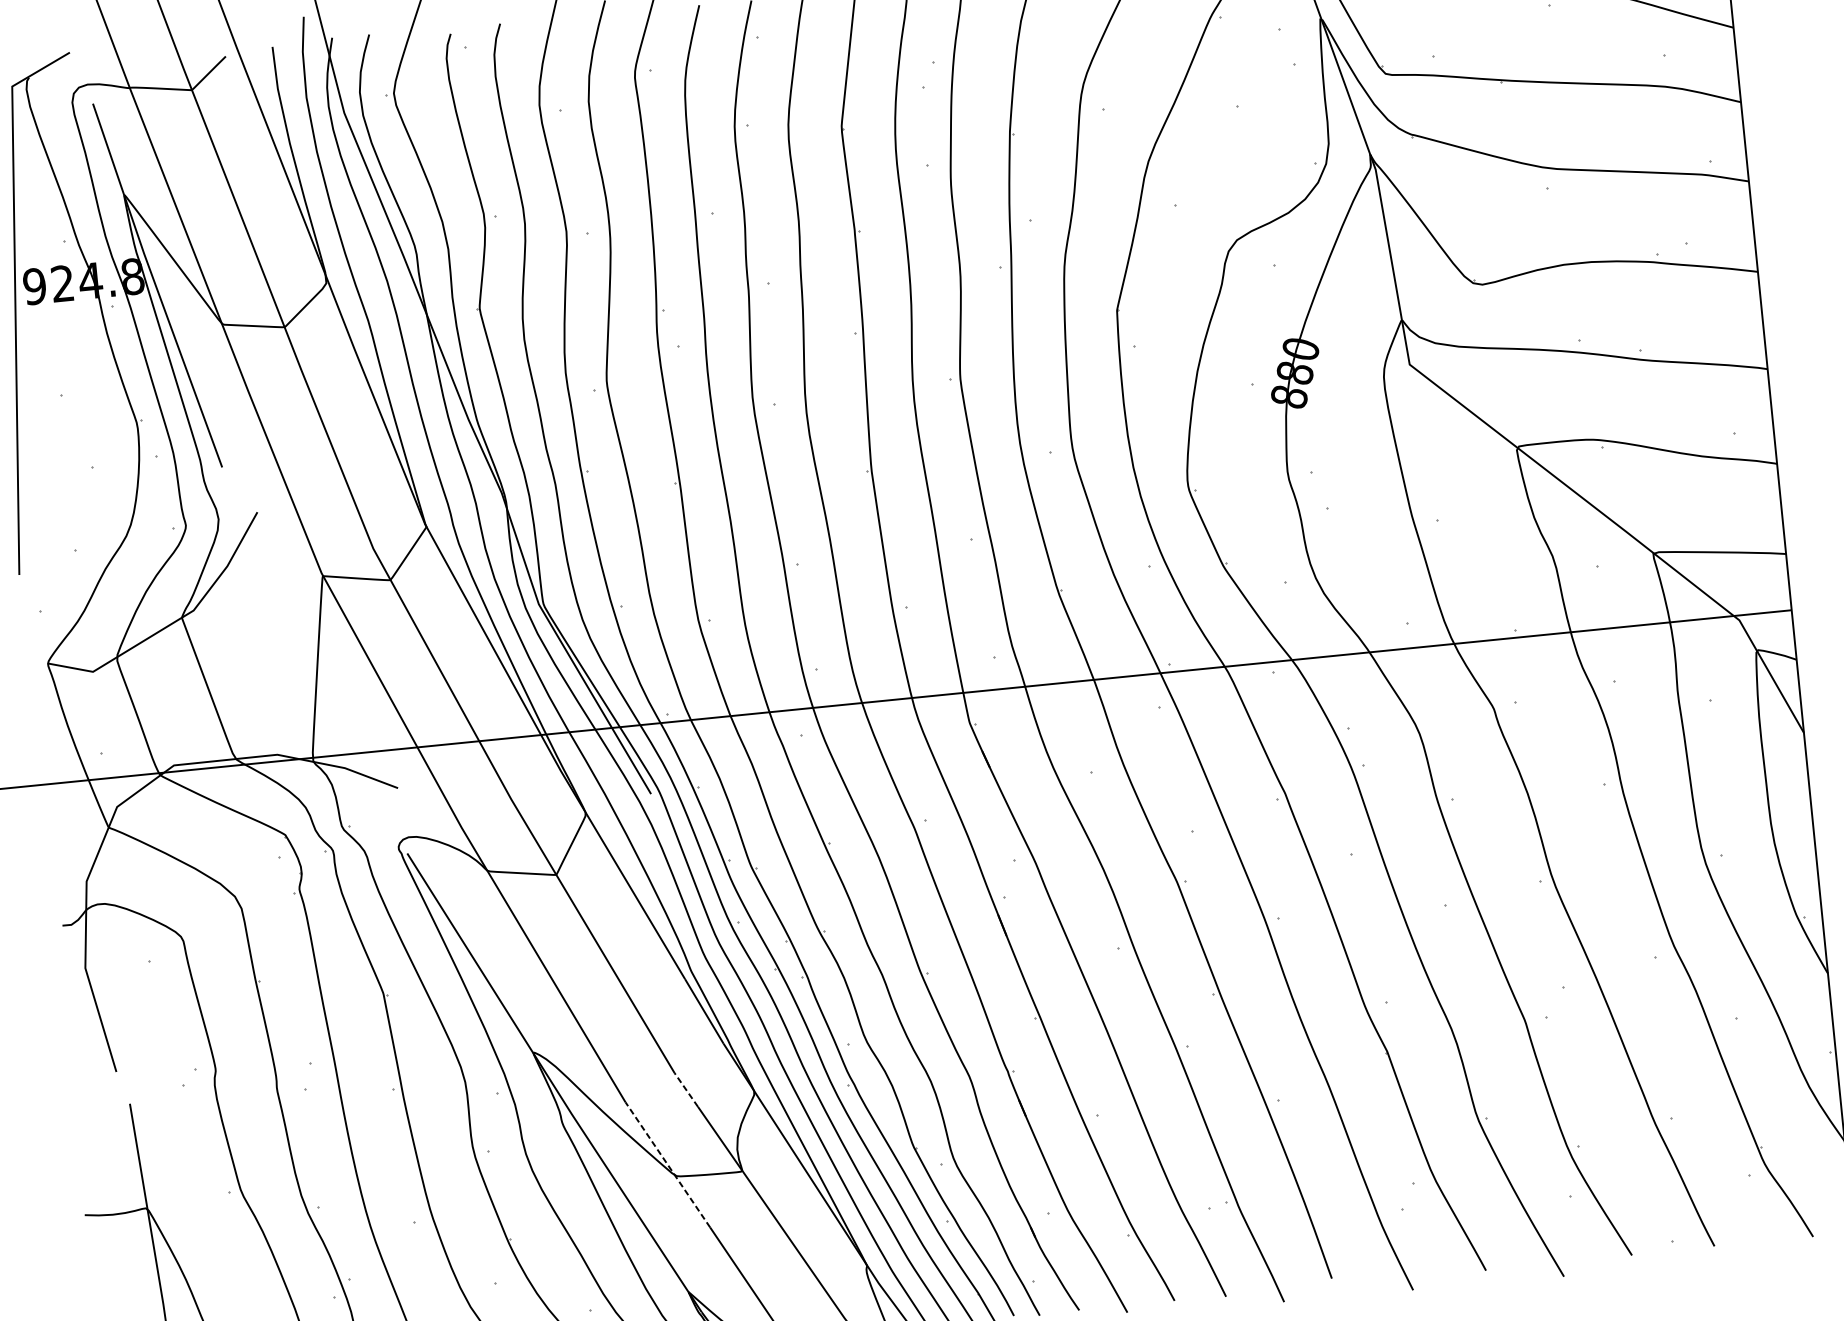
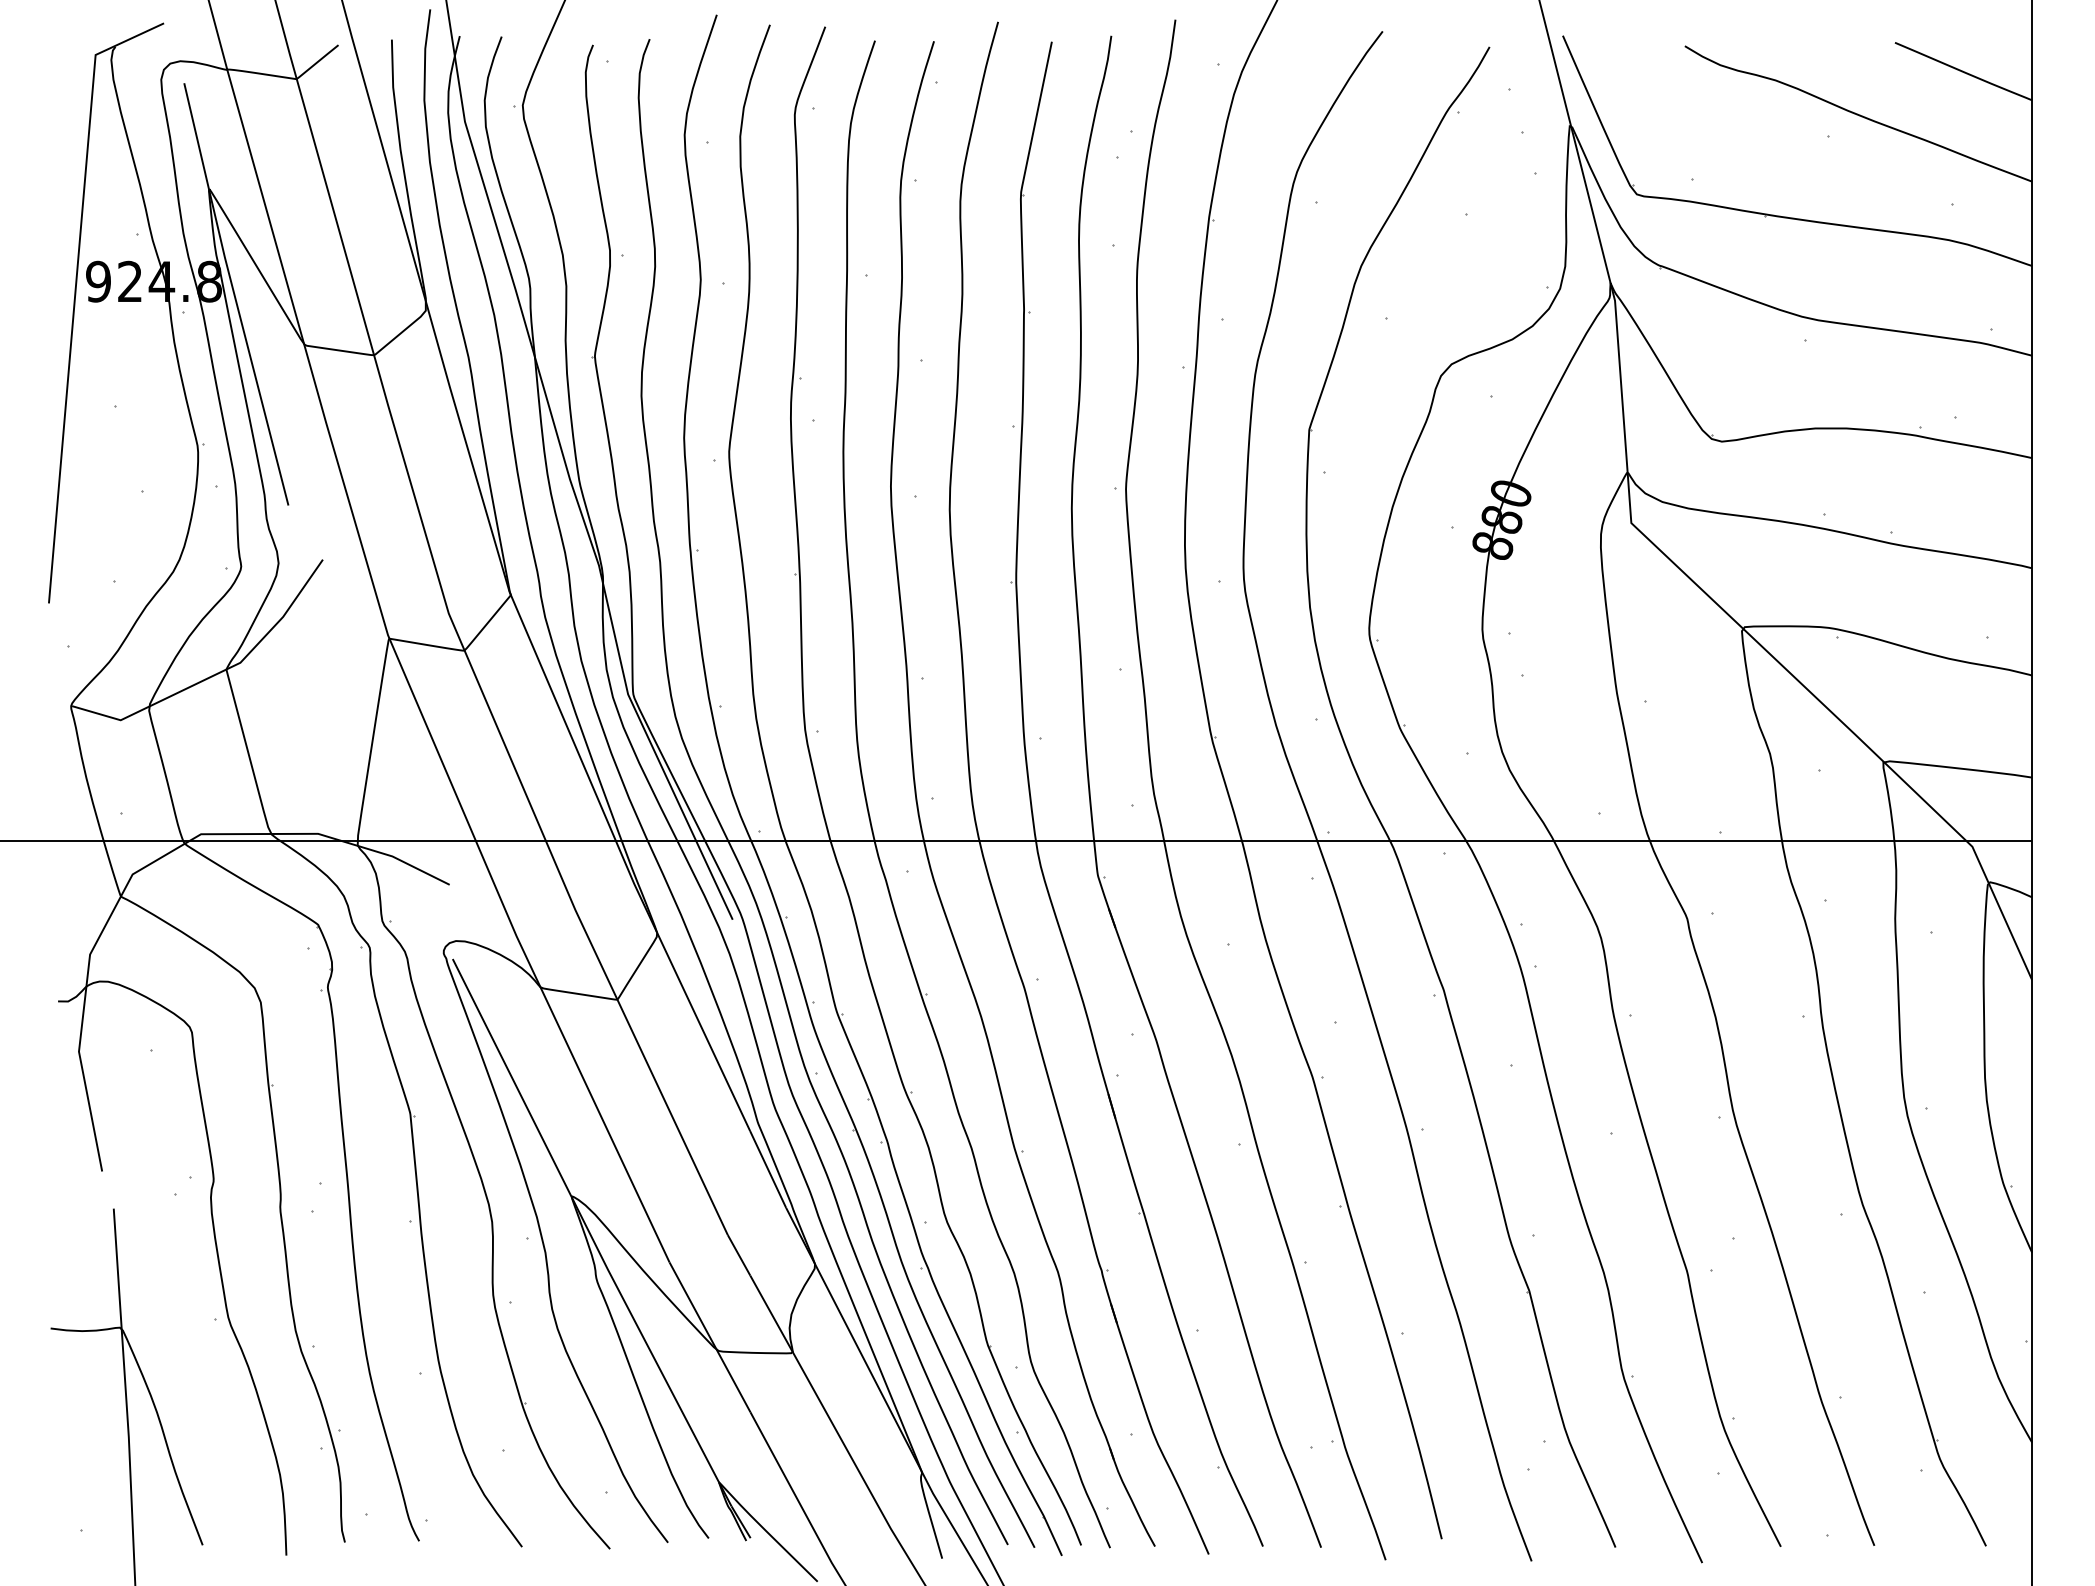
line: (685, 1089) -> (738, 1254), dashed -> solid
line: (667, 1164) -> (709, 1336), dashed -> solid

